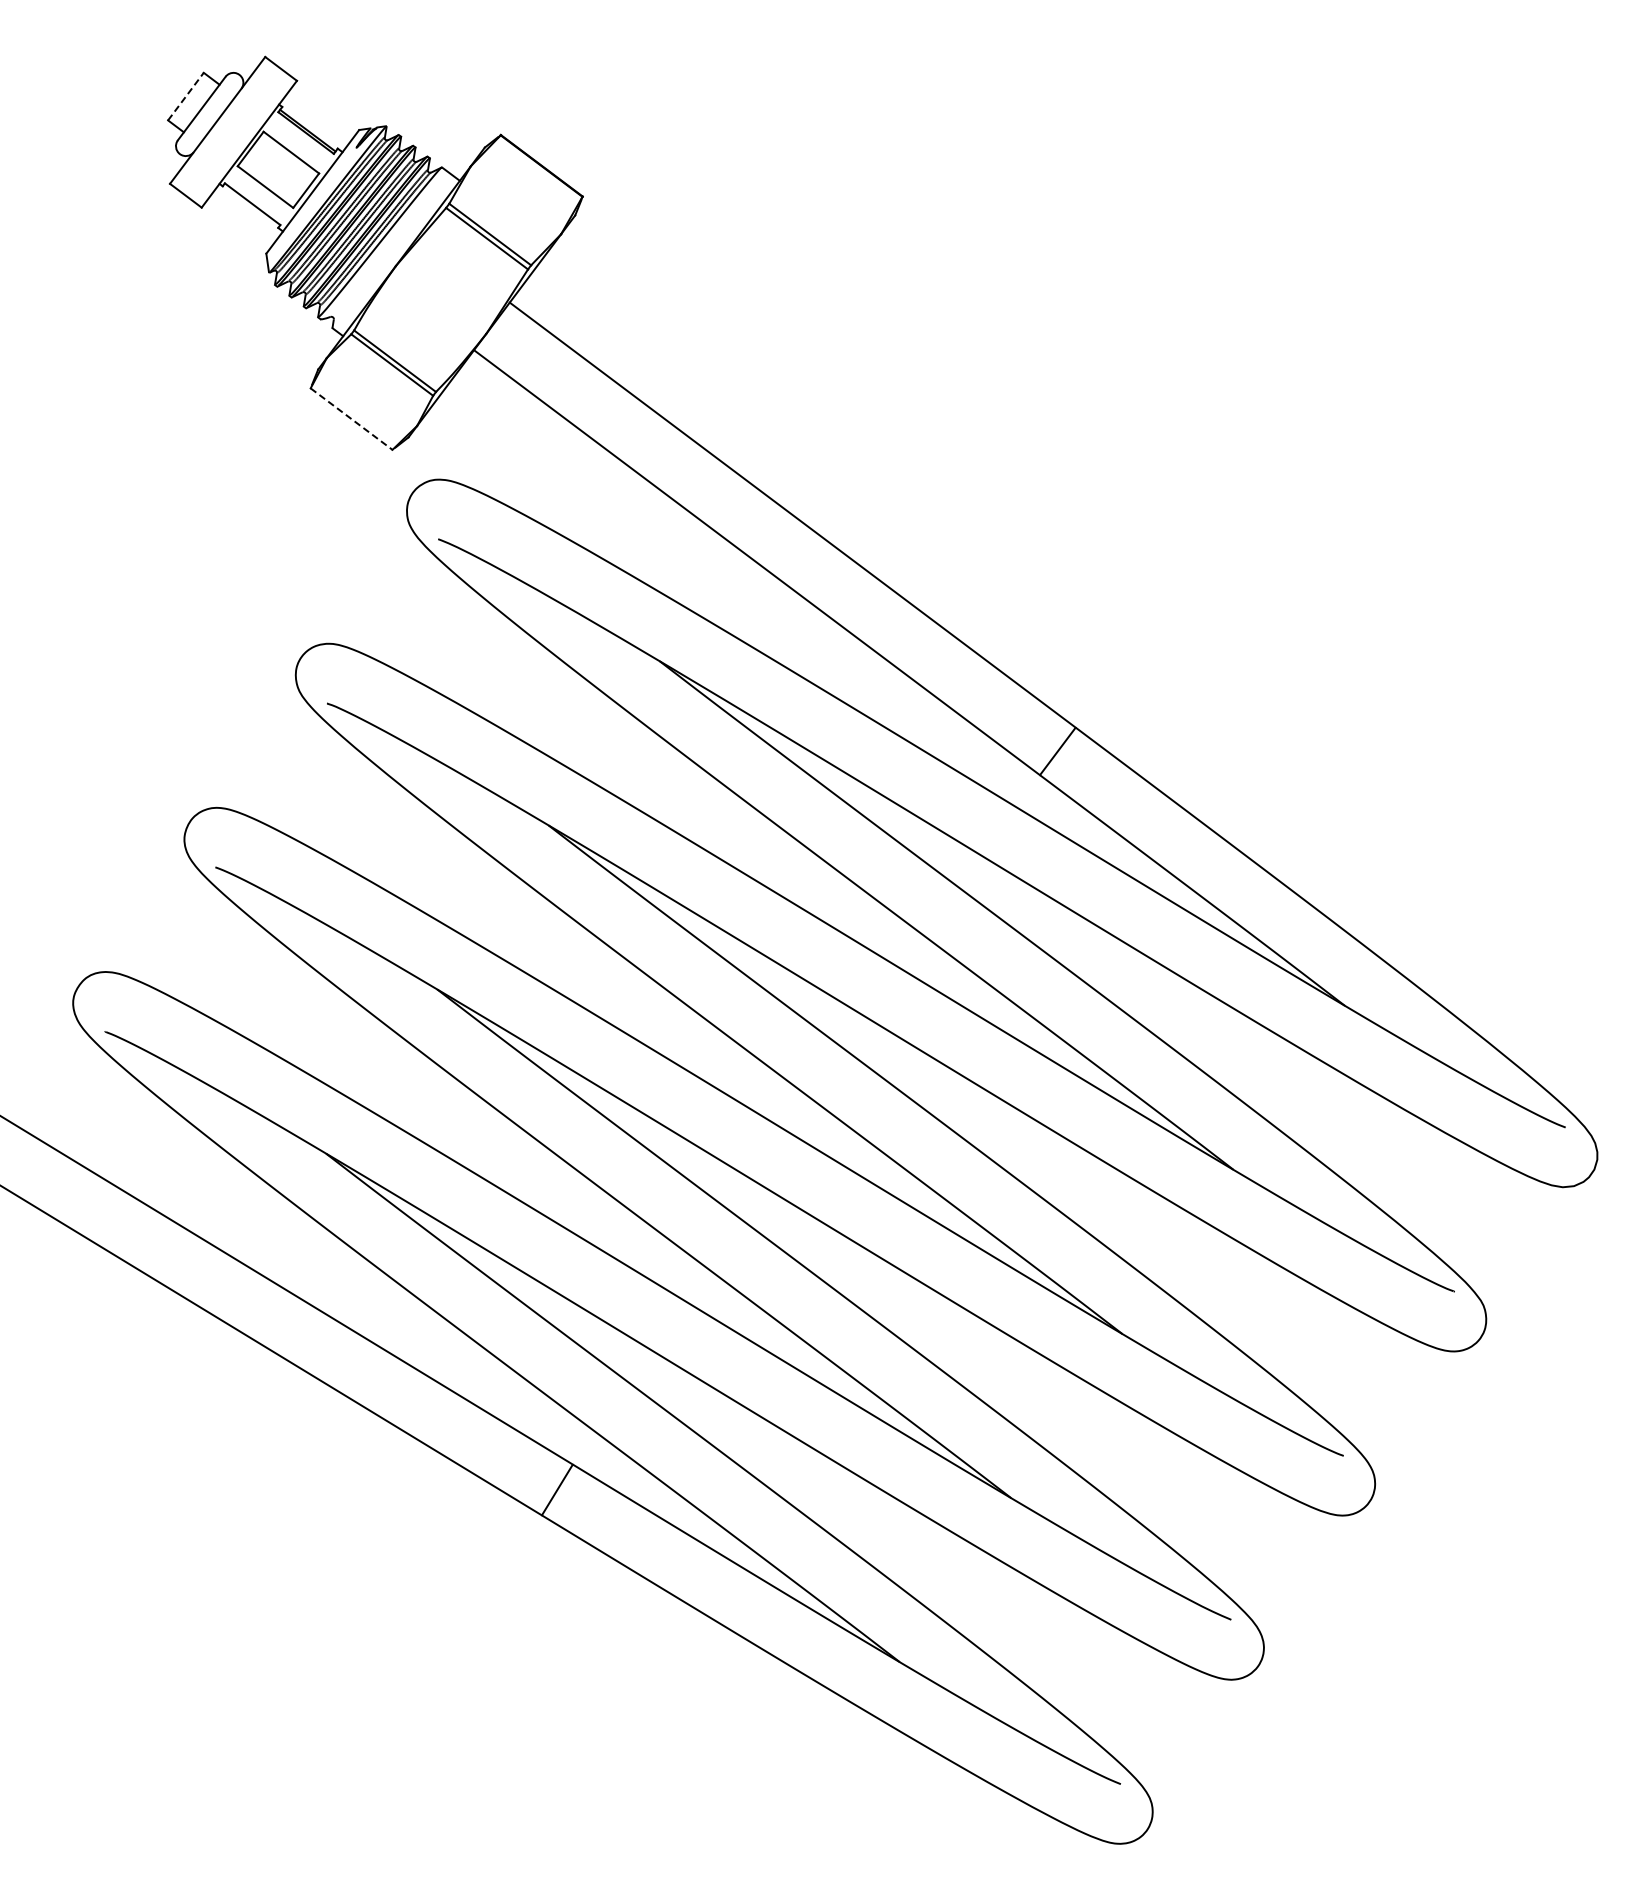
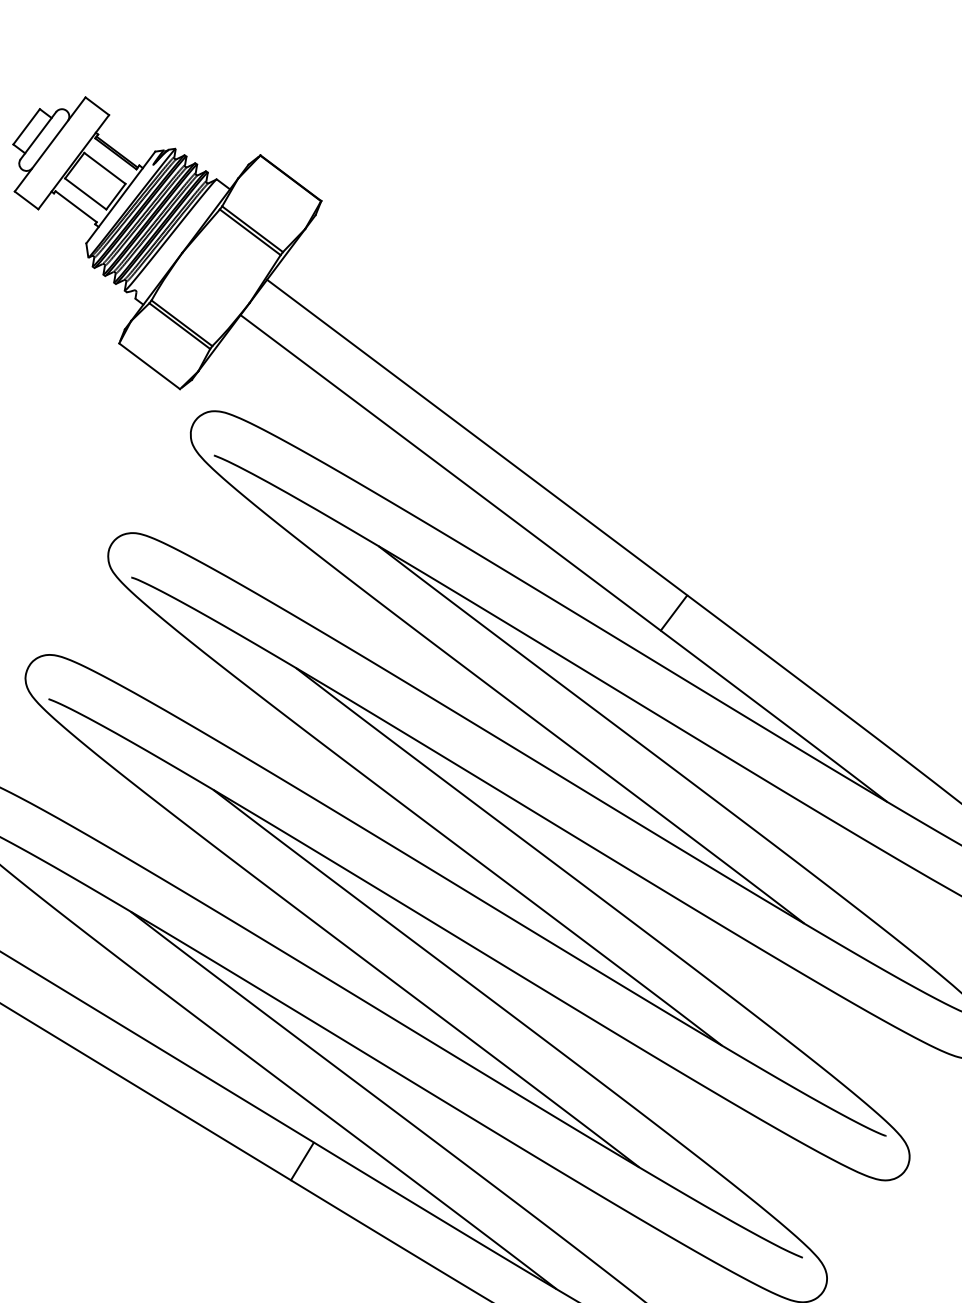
line: (185, 96) -> (26, 126), dashed -> solid
line: (352, 419) -> (150, 366), dashed -> solid

